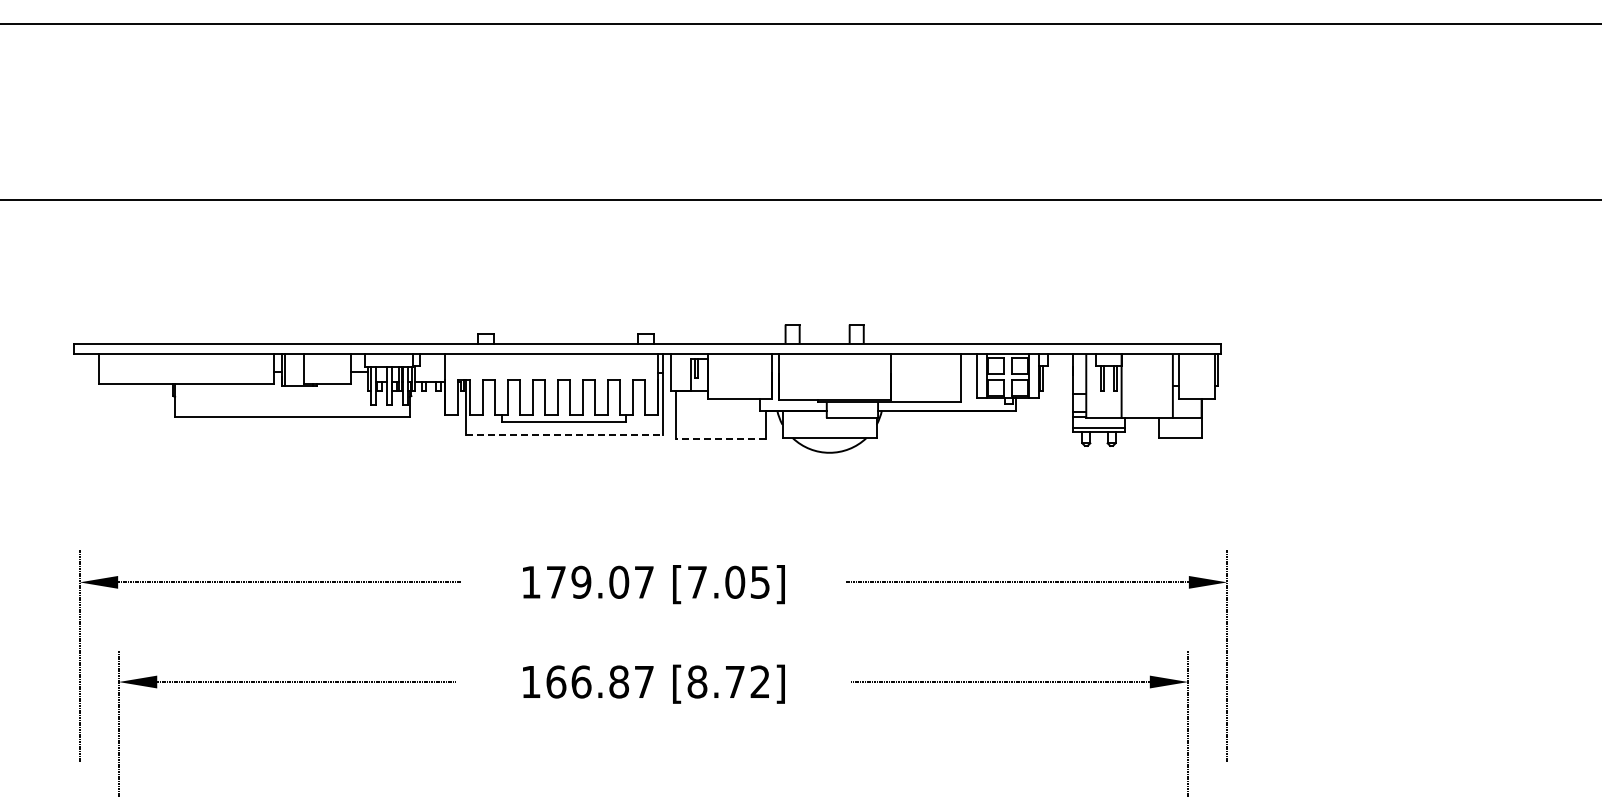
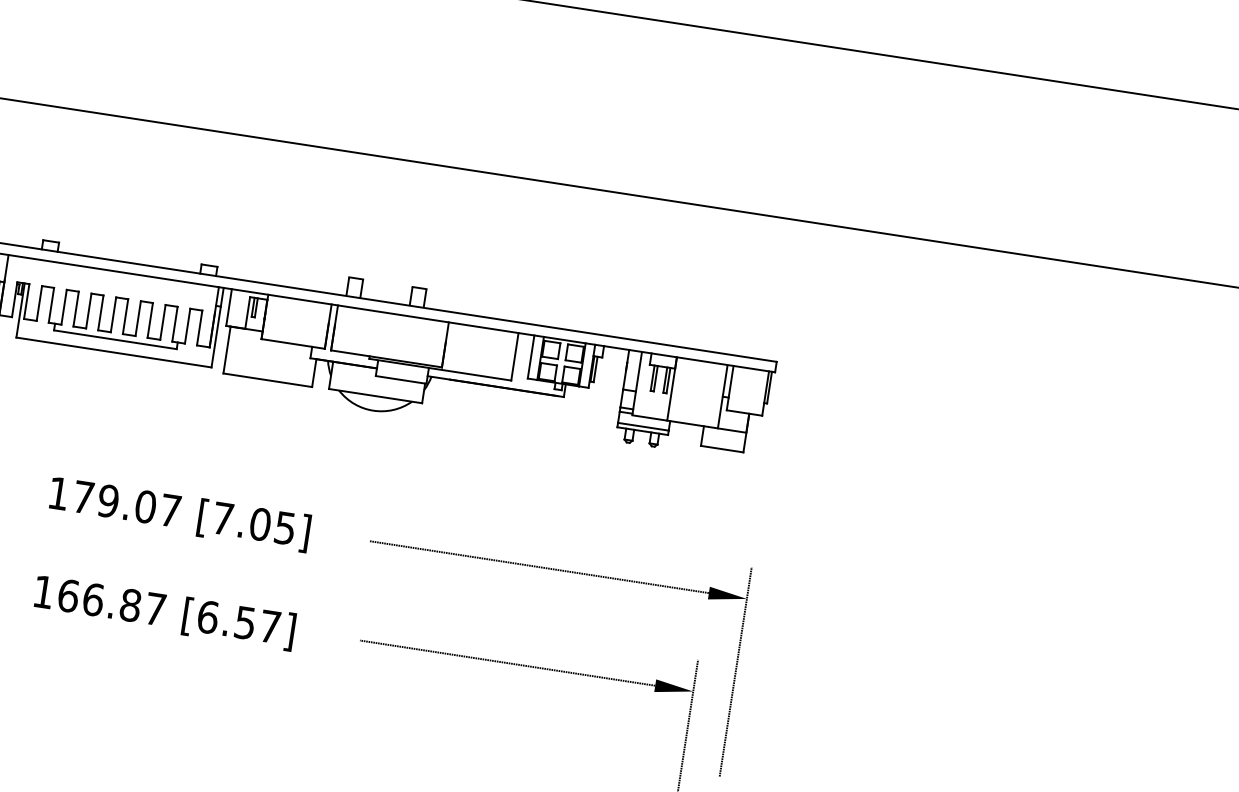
line: (564, 434) -> (114, 352), dashed -> solid
line: (720, 438) -> (267, 380), dashed -> solid
text: (728, 681) -> (238, 621), [8.72] -> [6.57]

